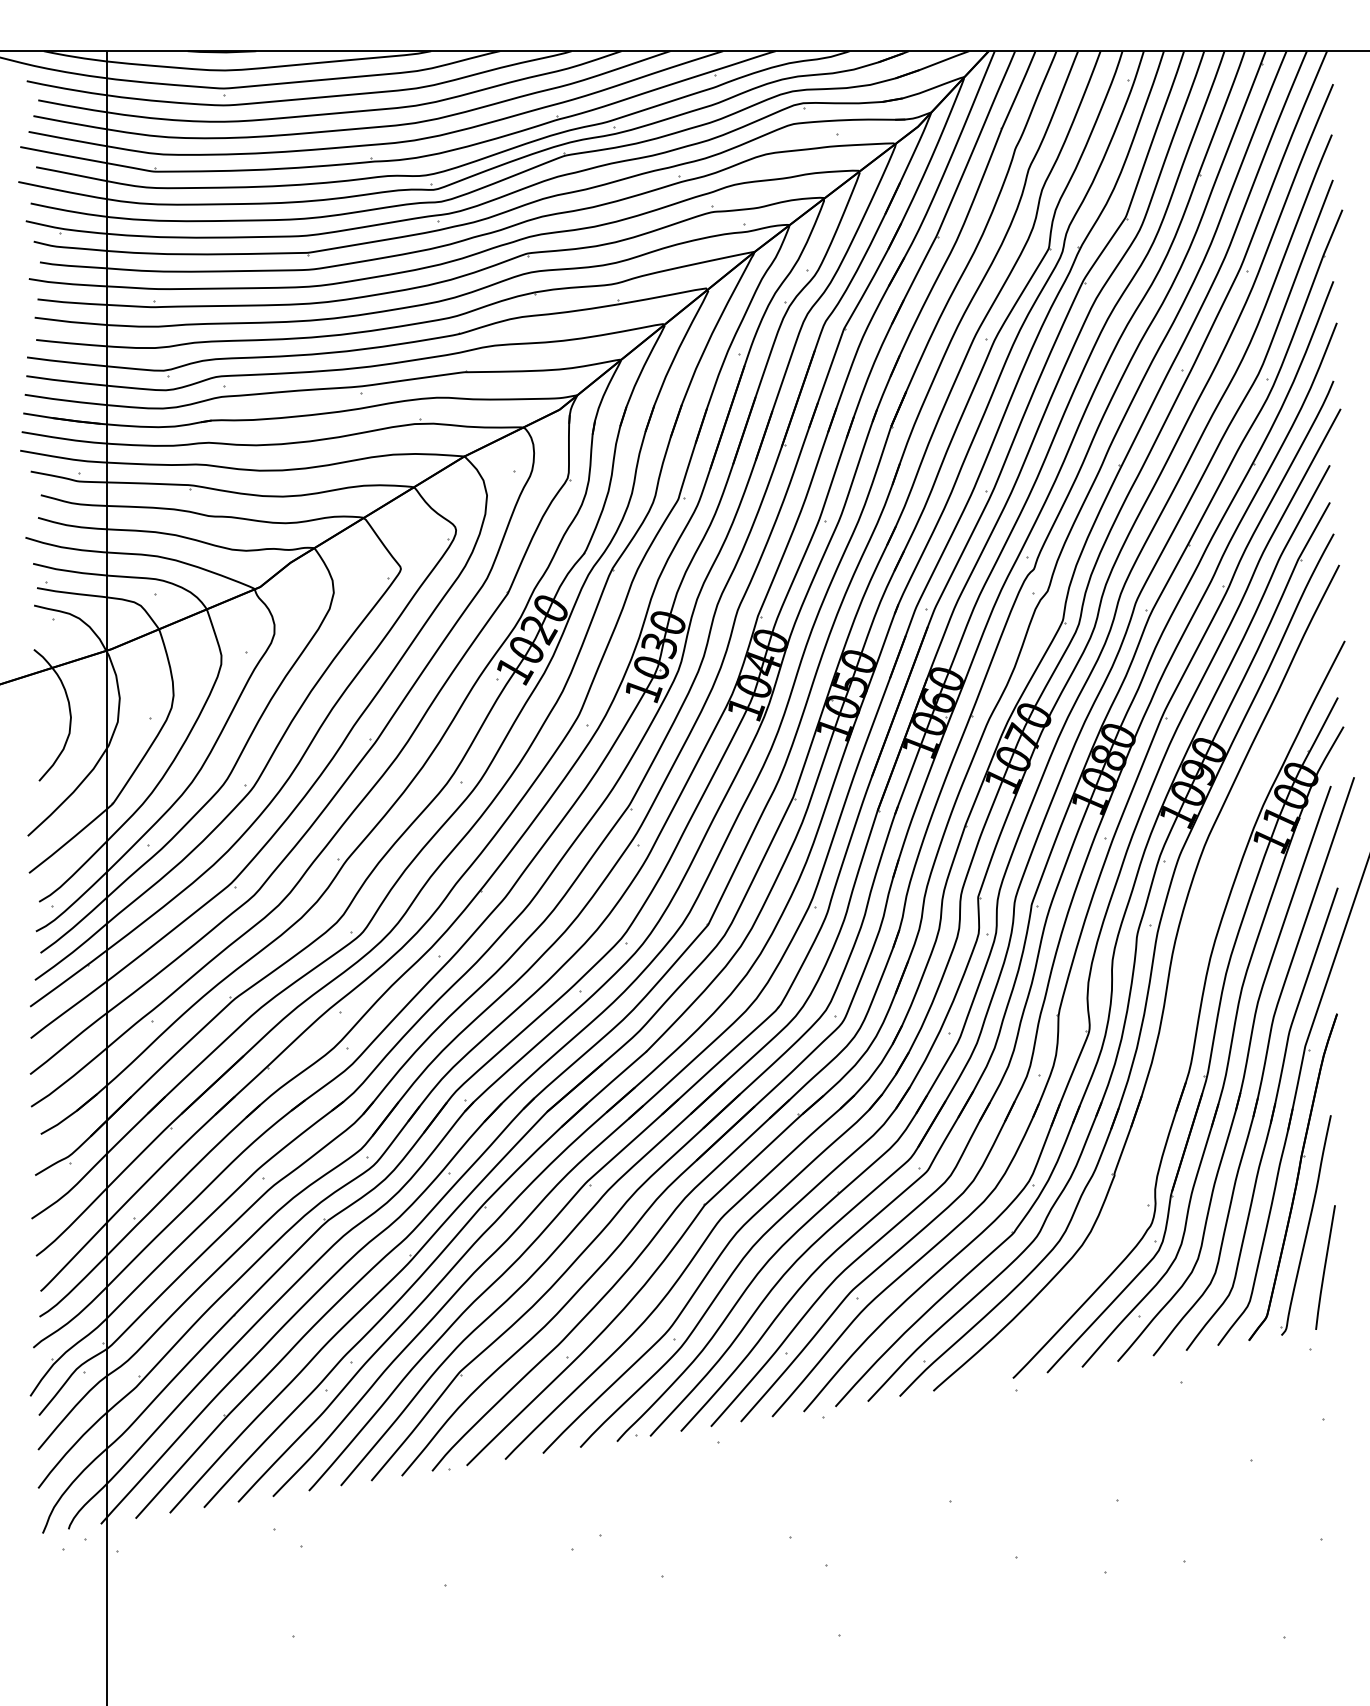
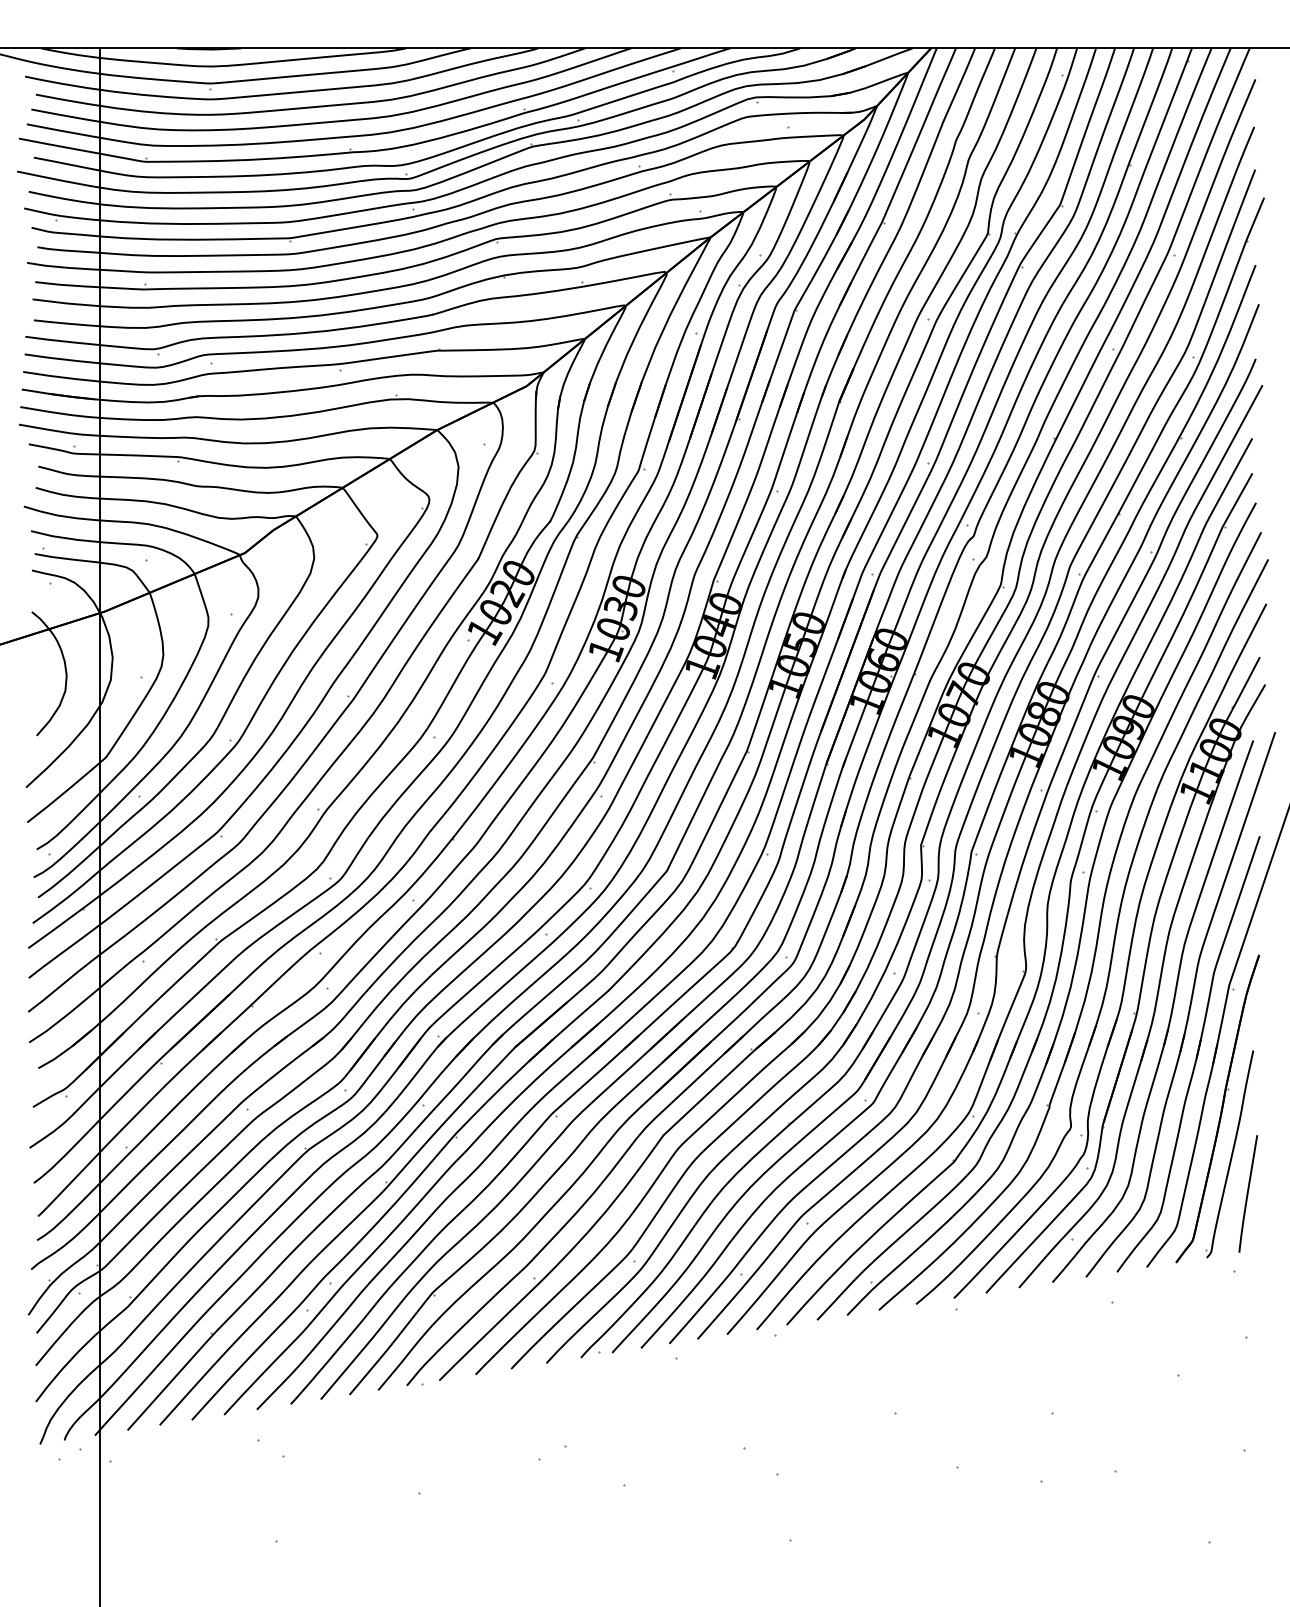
part: (1182, 996) -> (1113, 938), added

